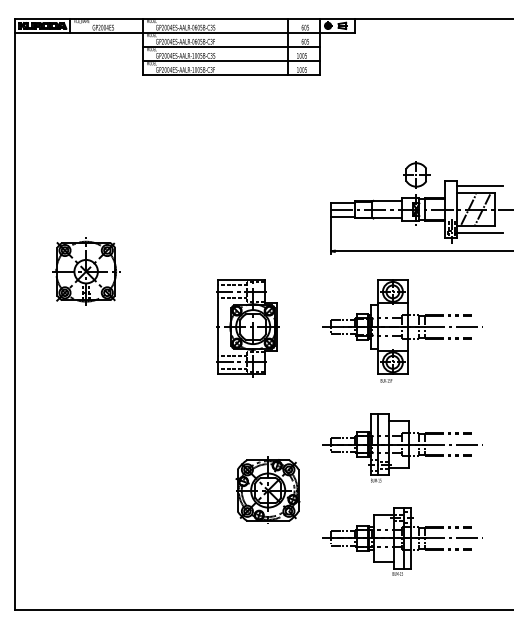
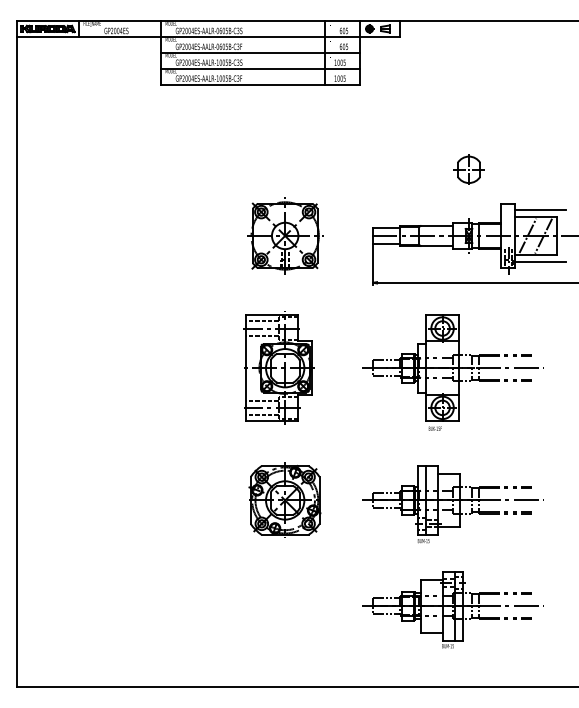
part: (416, 174) -> (469, 169), moved
part: (86, 271) -> (285, 235), moved
part: (267, 489) -> (284, 499), moved

